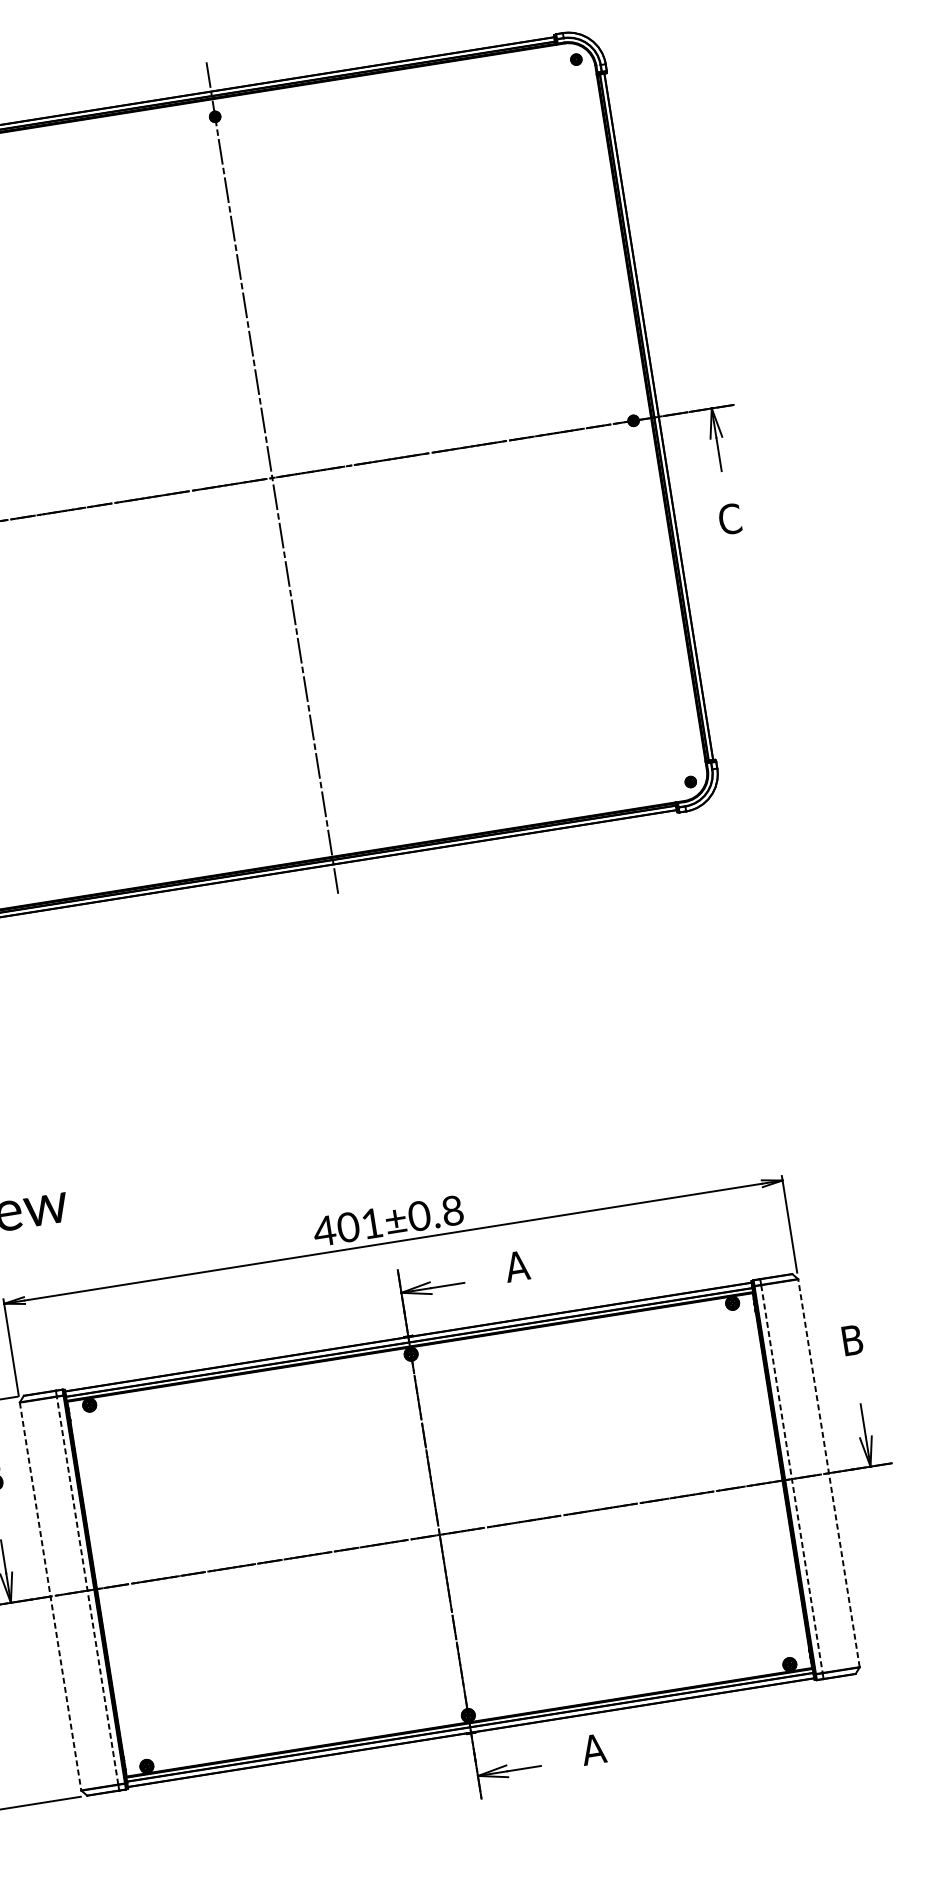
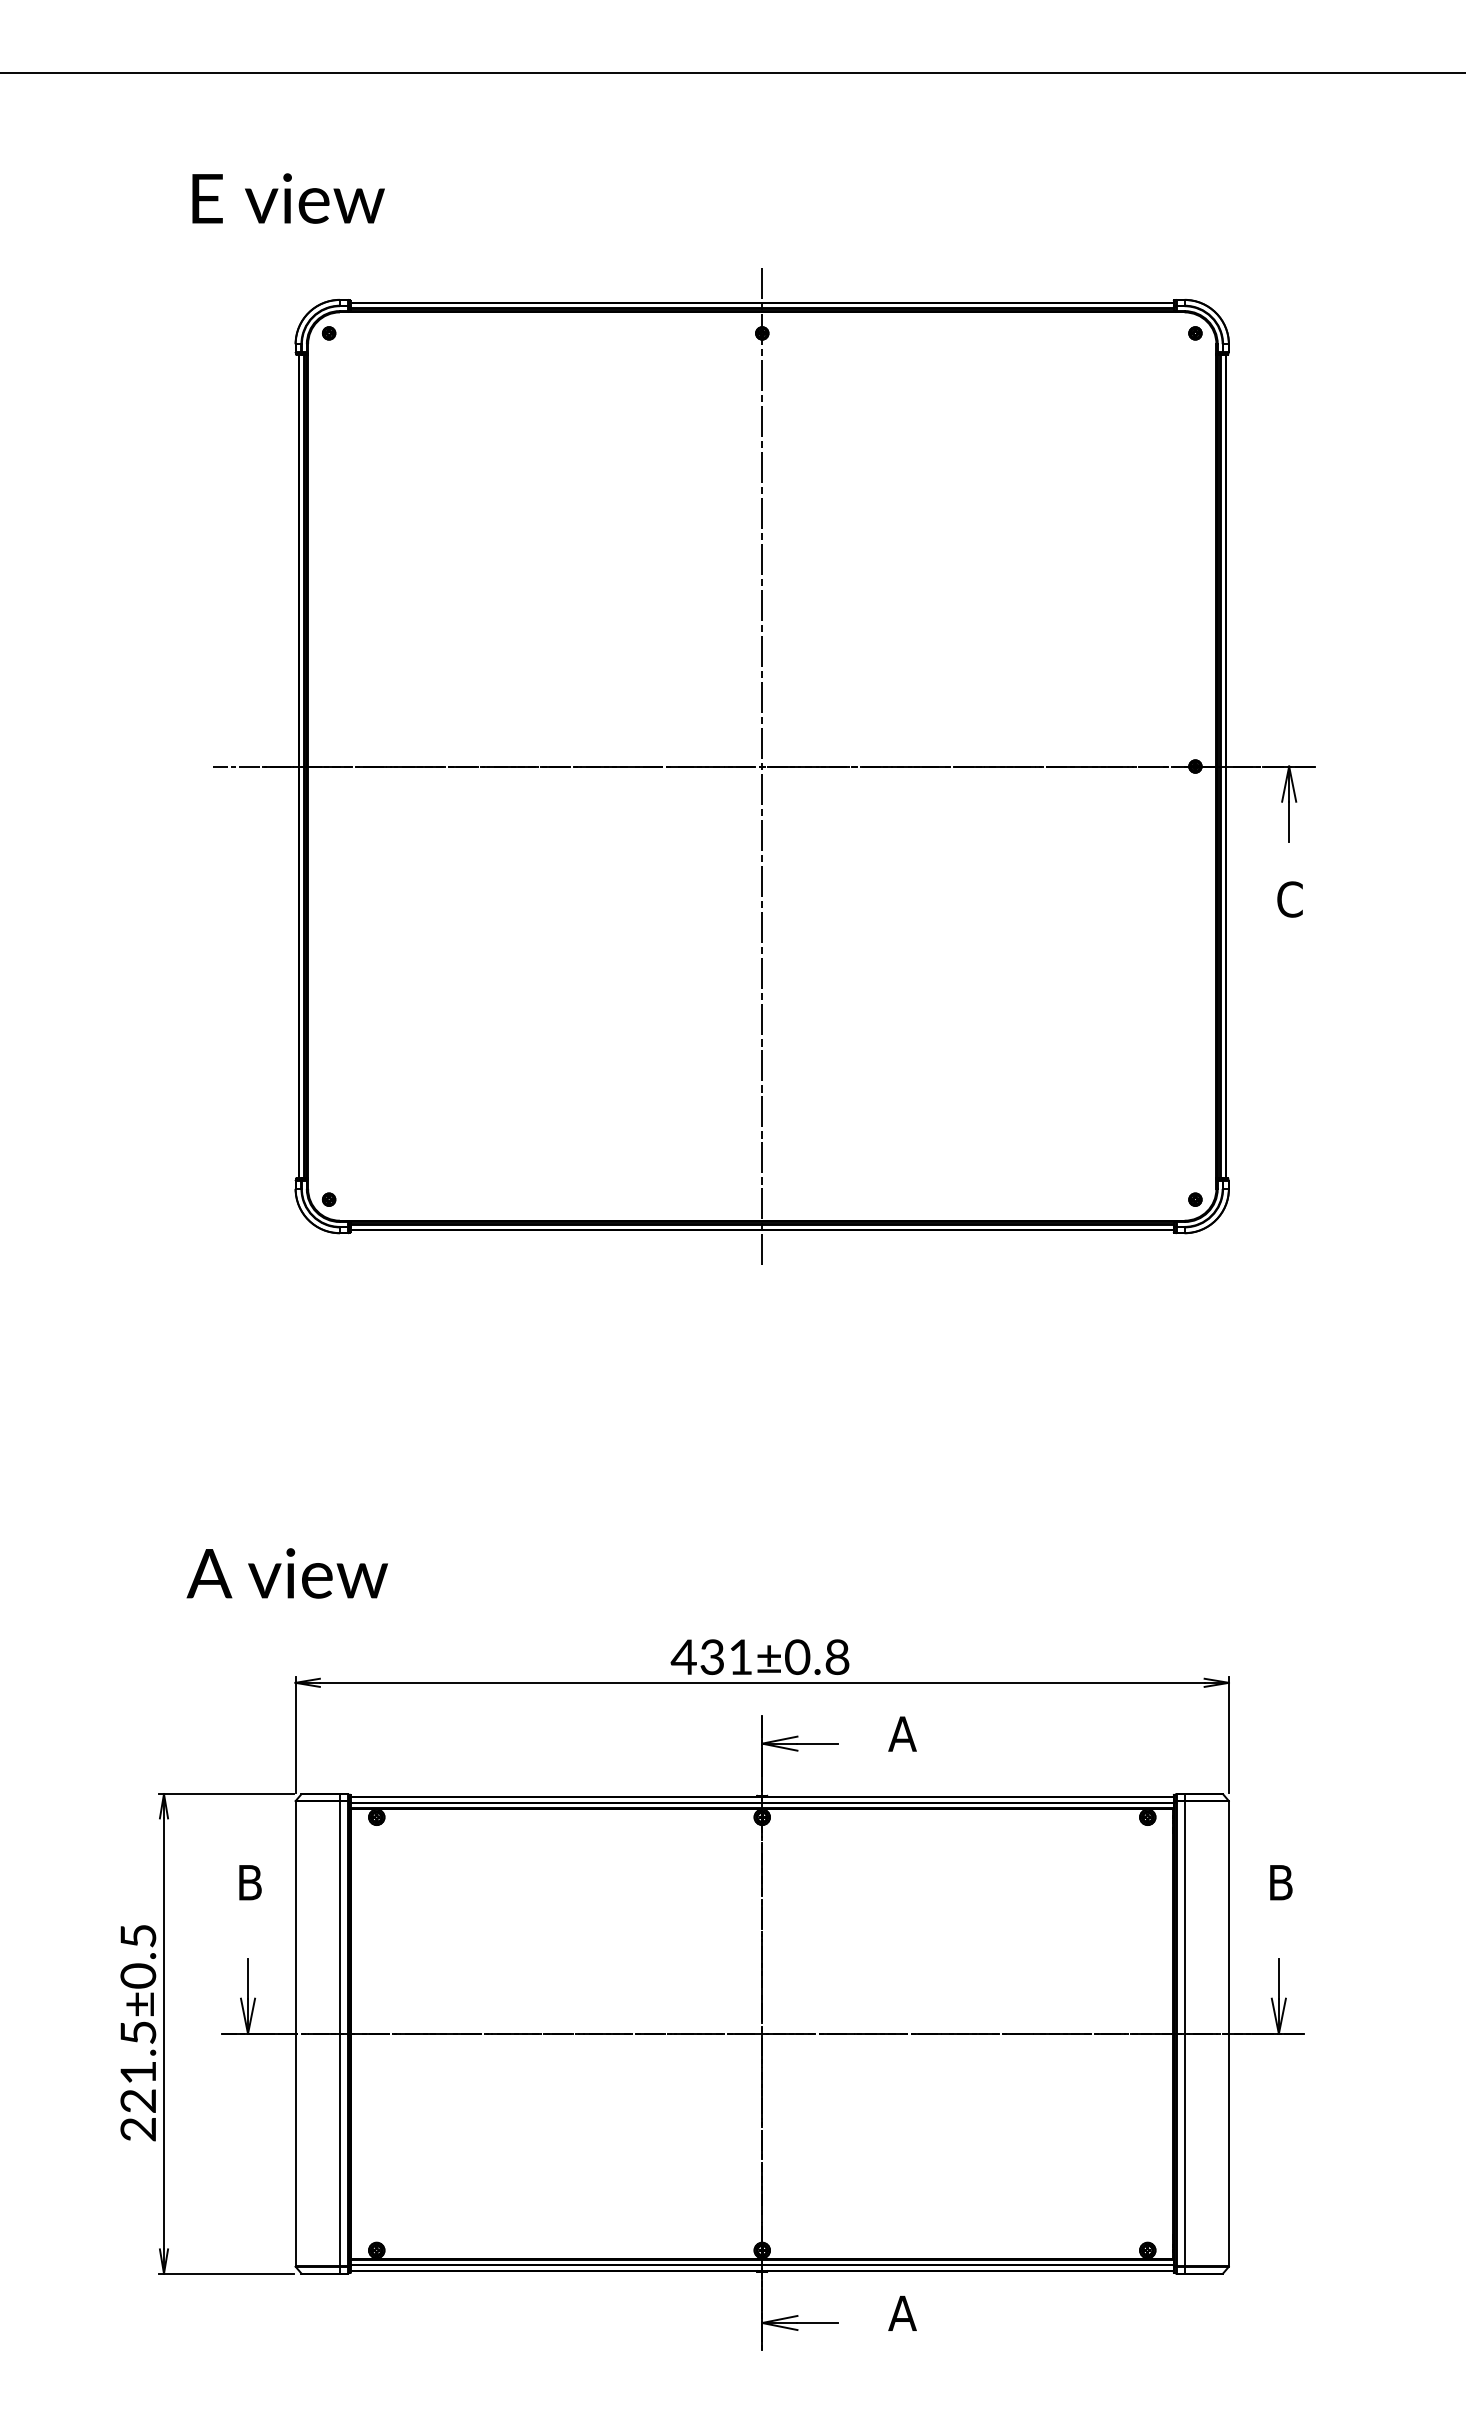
text: (348, 1226) -> (712, 1656), 401±0.8 -> 431±0.8
line: (828, 1472) -> (1228, 2033), dashed -> solid
line: (791, 1479) -> (1184, 2034), dashed -> solid
line: (87, 1590) -> (339, 2033), dashed -> solid
line: (50, 1597) -> (295, 2034), dashed -> solid

